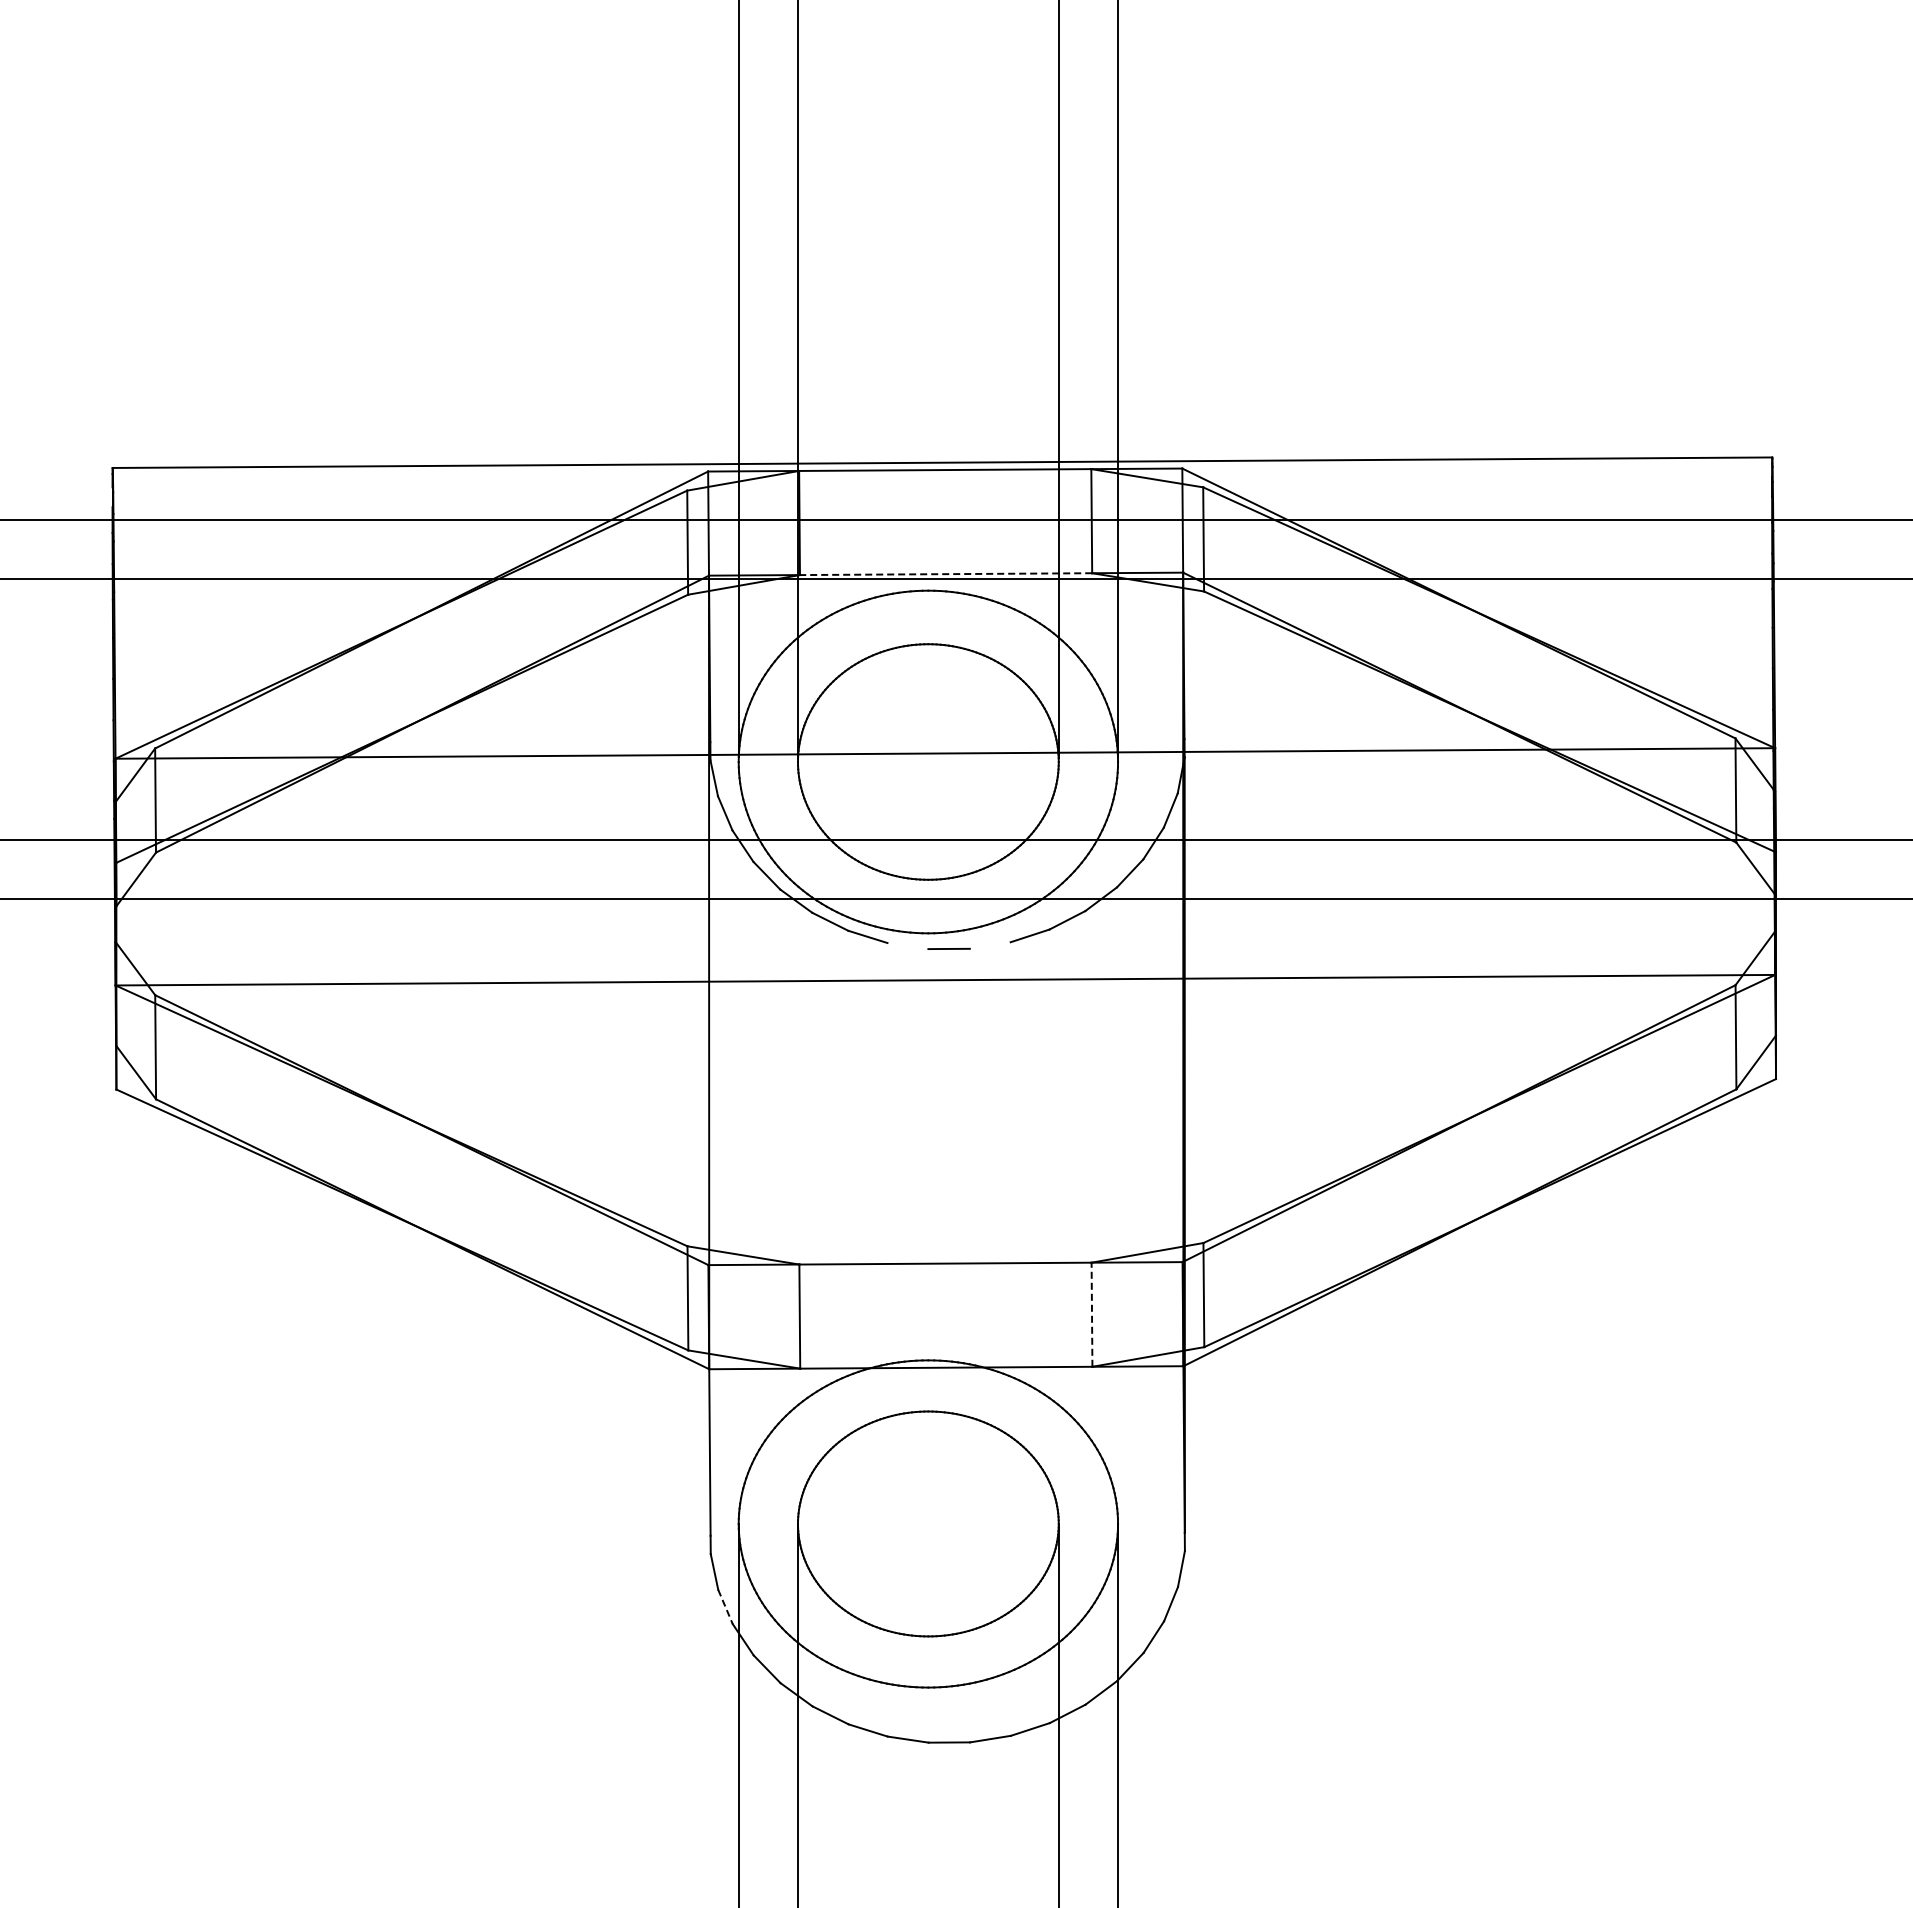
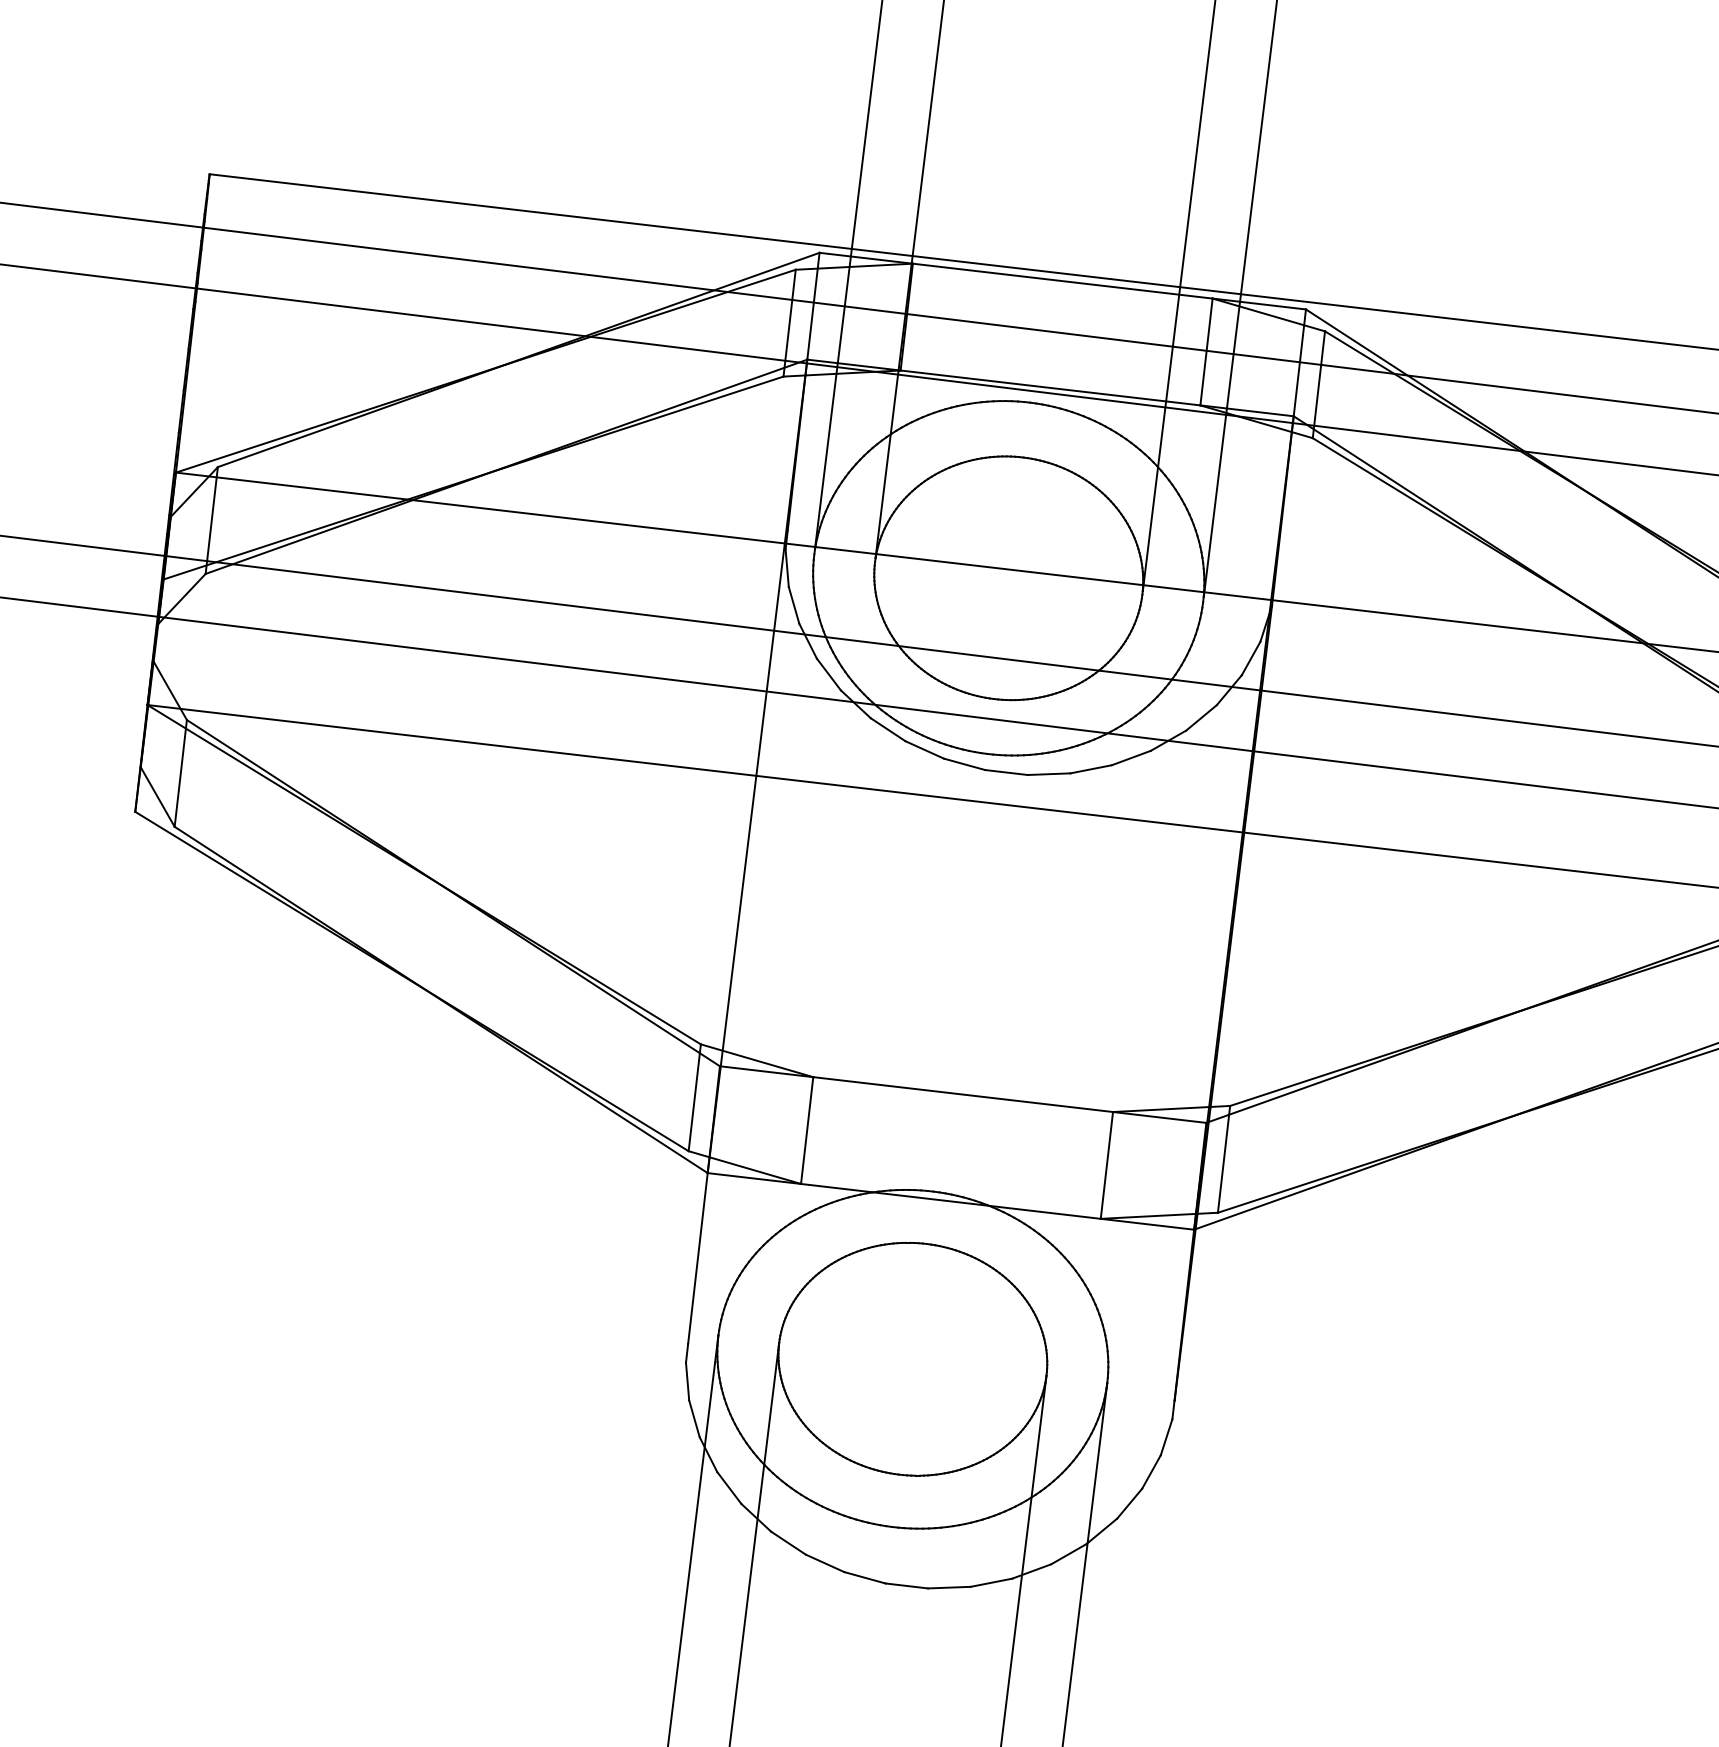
line: (945, 574) -> (1049, 388), dashed -> solid
line: (989, 945) -> (1048, 774), added
line: (907, 946) -> (964, 764), added
line: (1092, 1314) -> (1107, 1165), dashed -> solid
line: (725, 1606) -> (694, 1418), dashed -> solid

